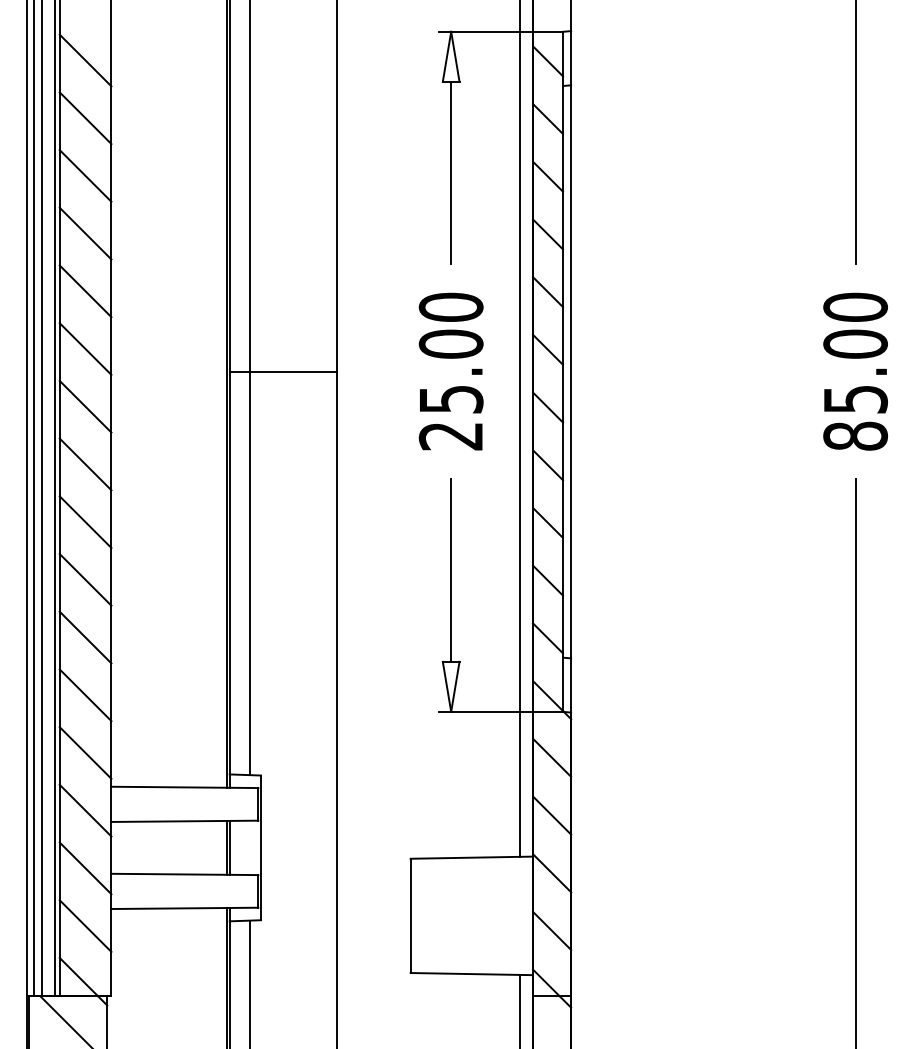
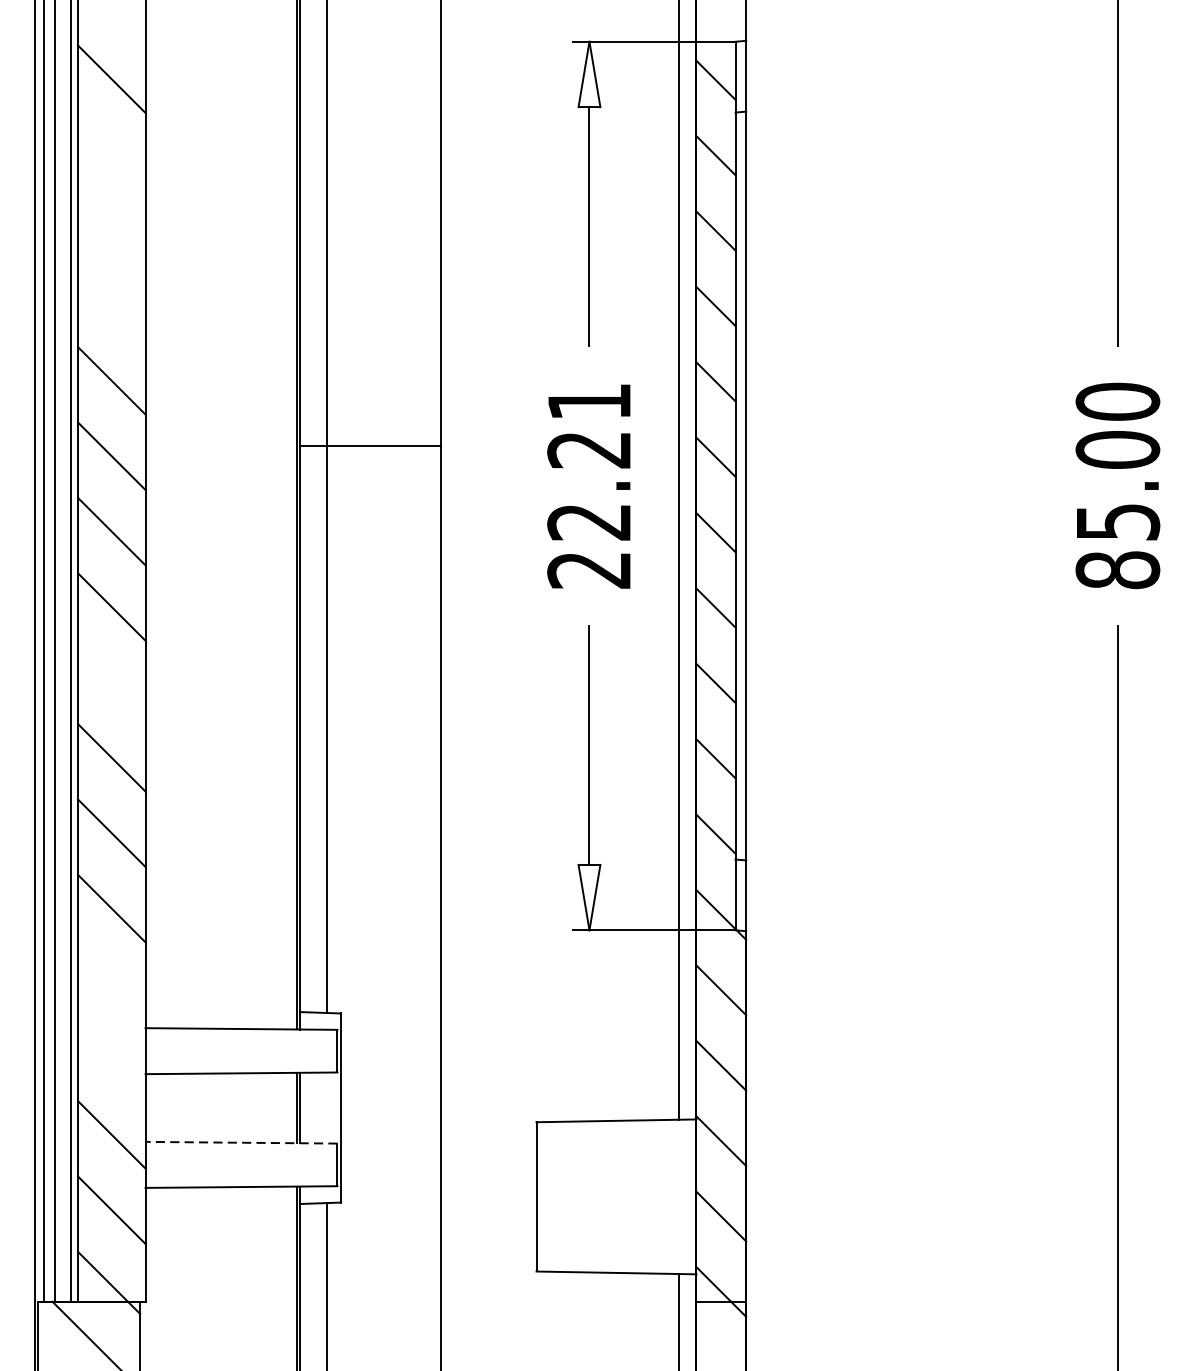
line: (85, 118) -> (111, 155), removed
line: (85, 175) -> (111, 229), removed
line: (85, 233) -> (111, 305), removed
text: (450, 352) -> (588, 460), 25.00 -> 22.21
line: (283, 371) -> (370, 445), moved
line: (85, 522) -> (111, 682), removed
line: (85, 752) -> (111, 983), removed
line: (85, 810) -> (111, 1059), removed
line: (184, 874) -> (241, 1142), solid -> dashed

